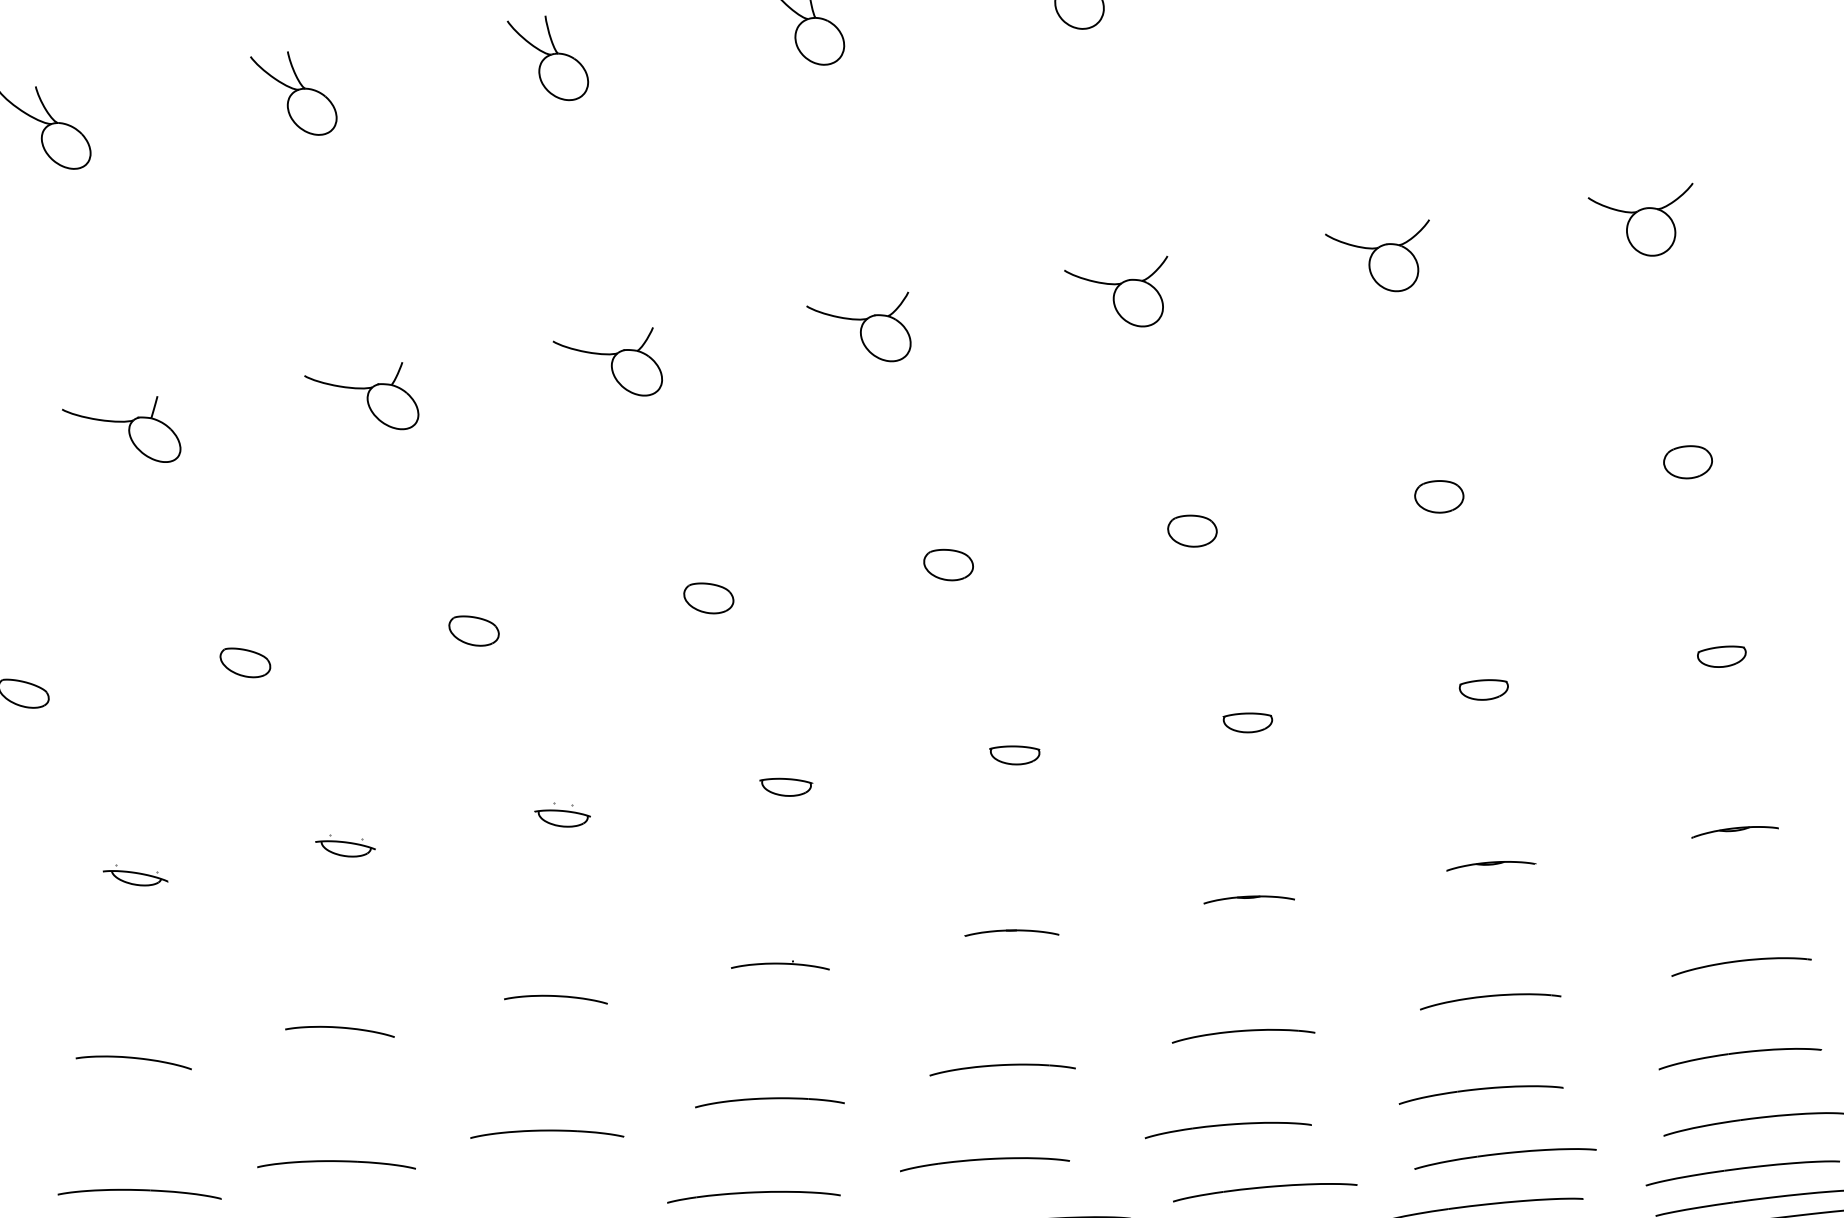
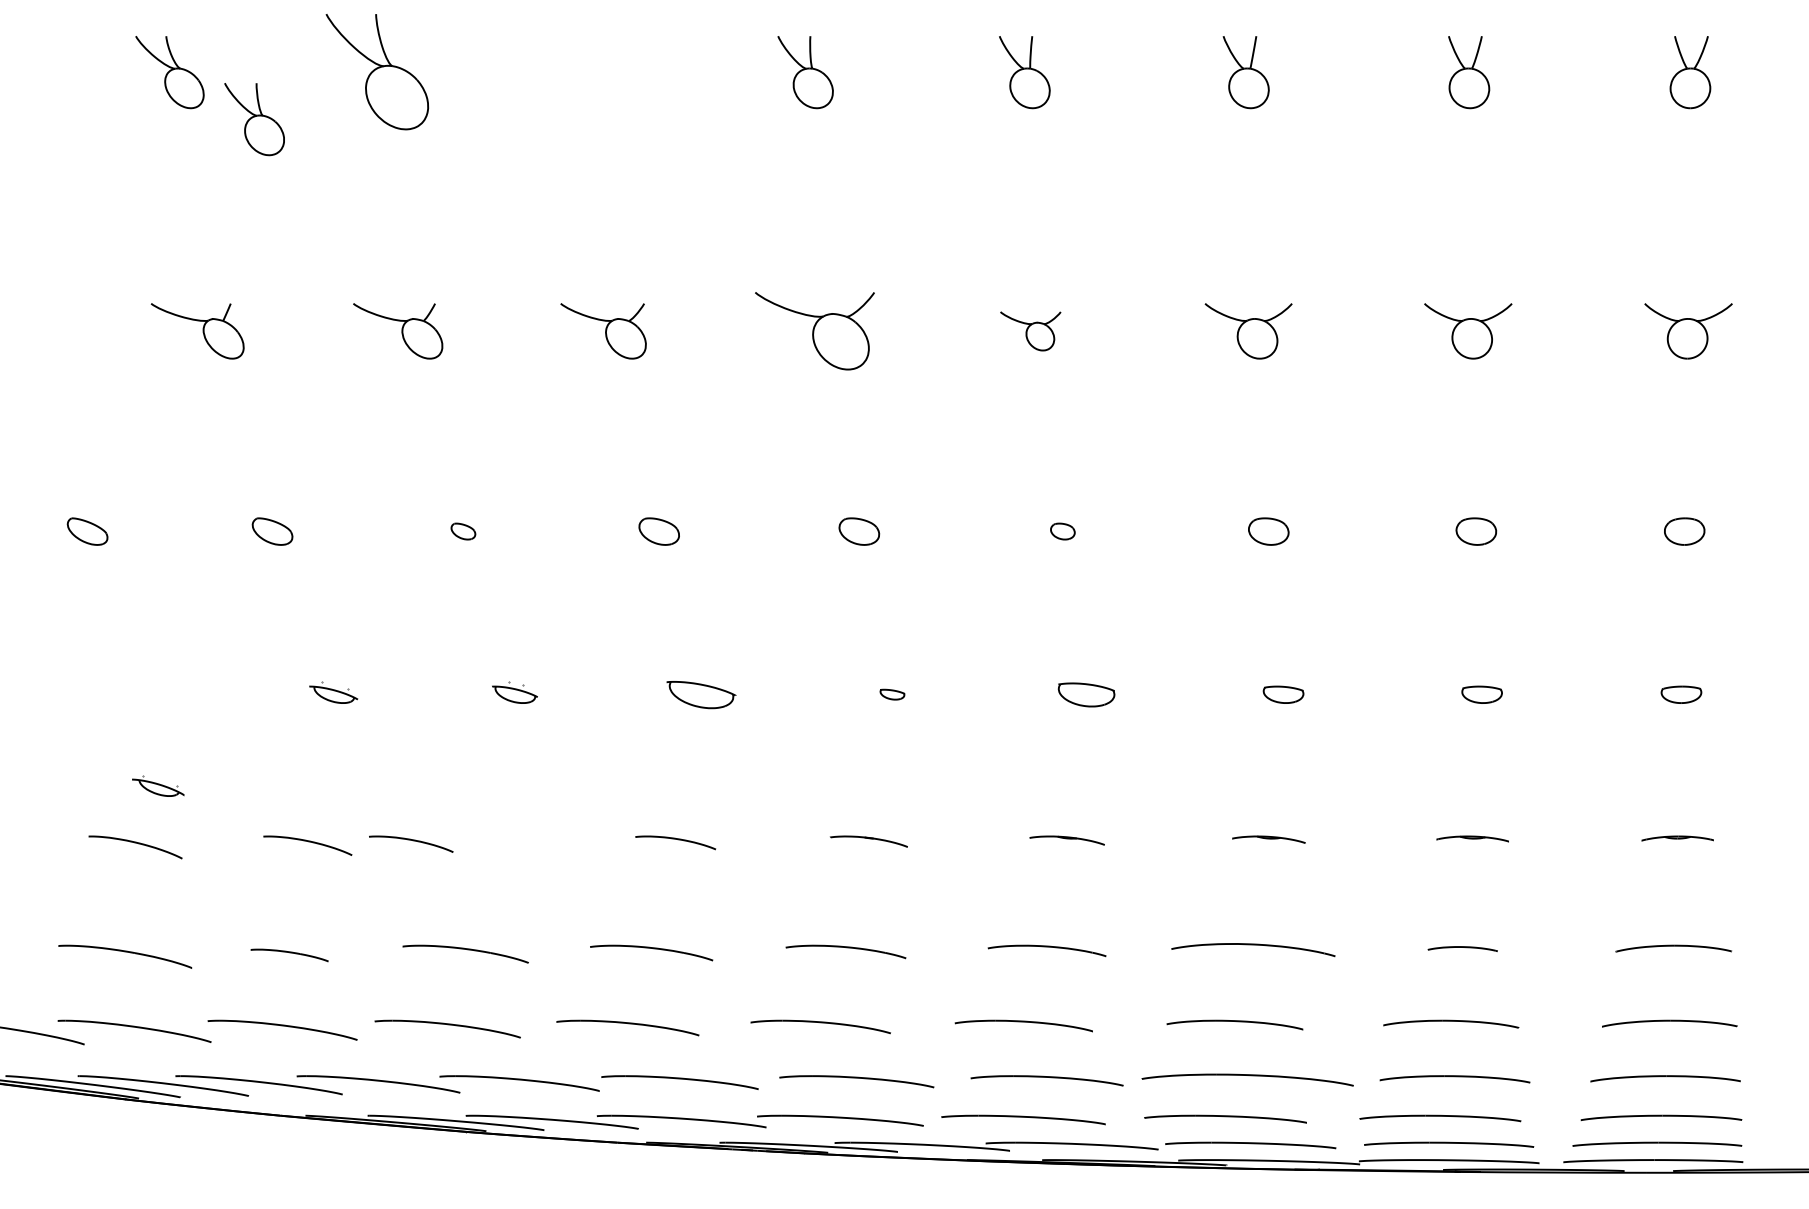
part: (548, 59) -> (254, 119), moved
part: (294, 94) -> (377, 72), size x1.6
part: (1120, 296) -> (1030, 331), size x0.7
part: (861, 332) -> (814, 331), size x1.4
part: (1192, 530) -> (1062, 531), size x0.6
part: (474, 630) -> (463, 531), size x0.6
part: (1248, 722) -> (1086, 694), size x1.4
part: (1015, 754) -> (892, 694), size x0.6
part: (786, 786) -> (701, 694), size x1.6
part: (135, 874) -> (158, 785), moved
part: (1740, 964) -> (1462, 948), size x0.6
curve: (558, 997) -> (413, 841), moved
part: (1489, 1000) -> (1252, 949), size x1.4
part: (1504, 1156) -> (1247, 1079), size x1.4
part: (336, 1167) -> (289, 955), size x0.6

